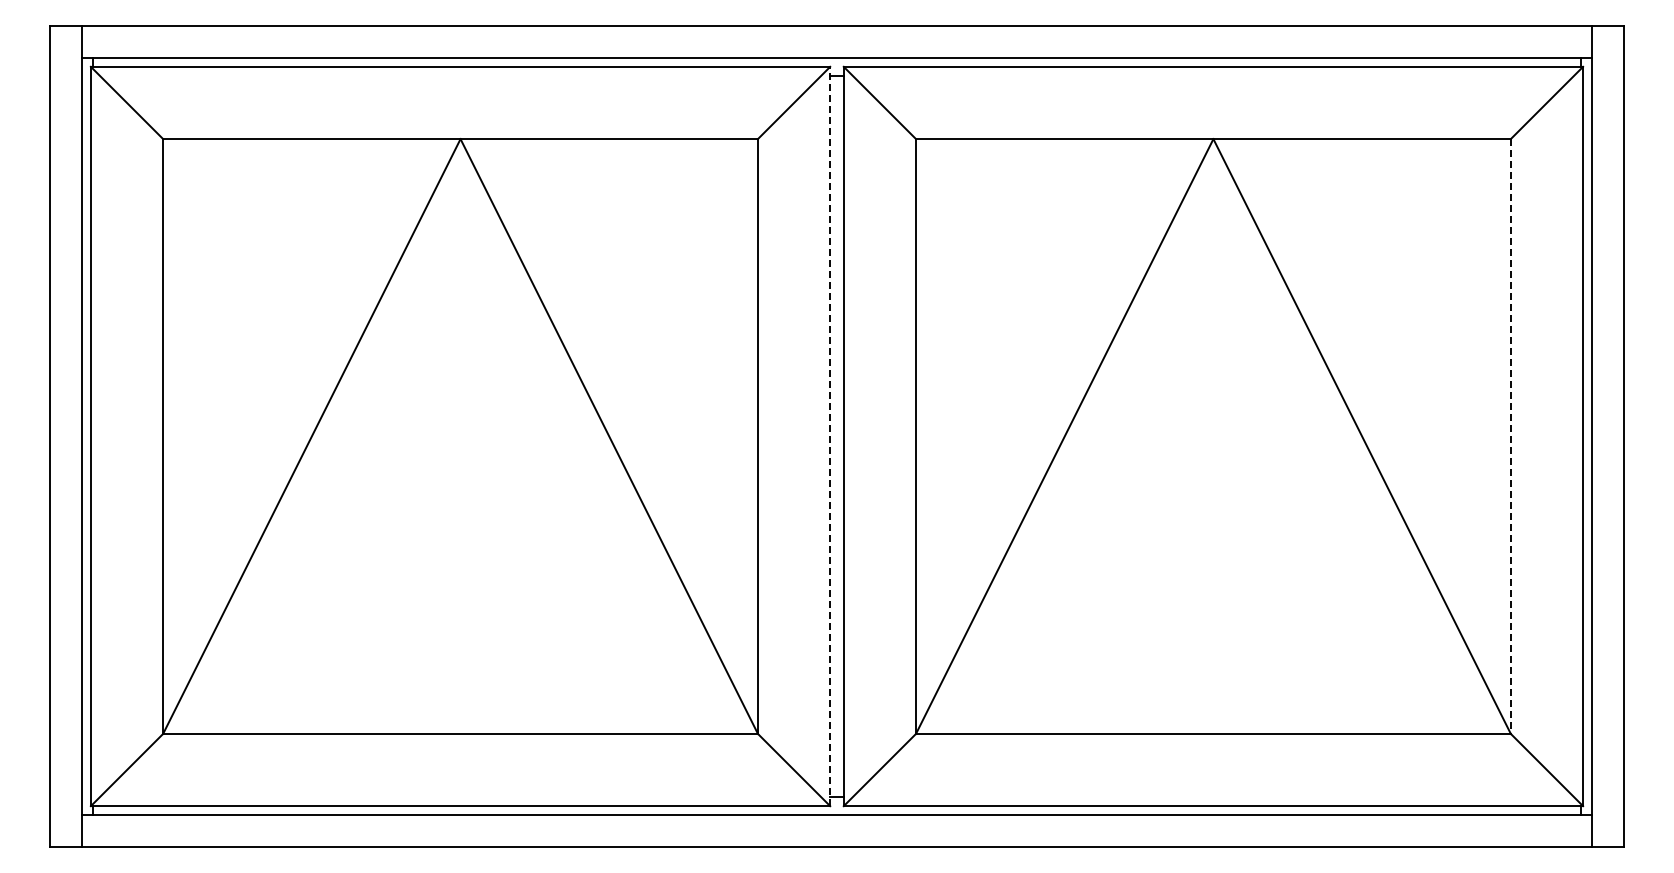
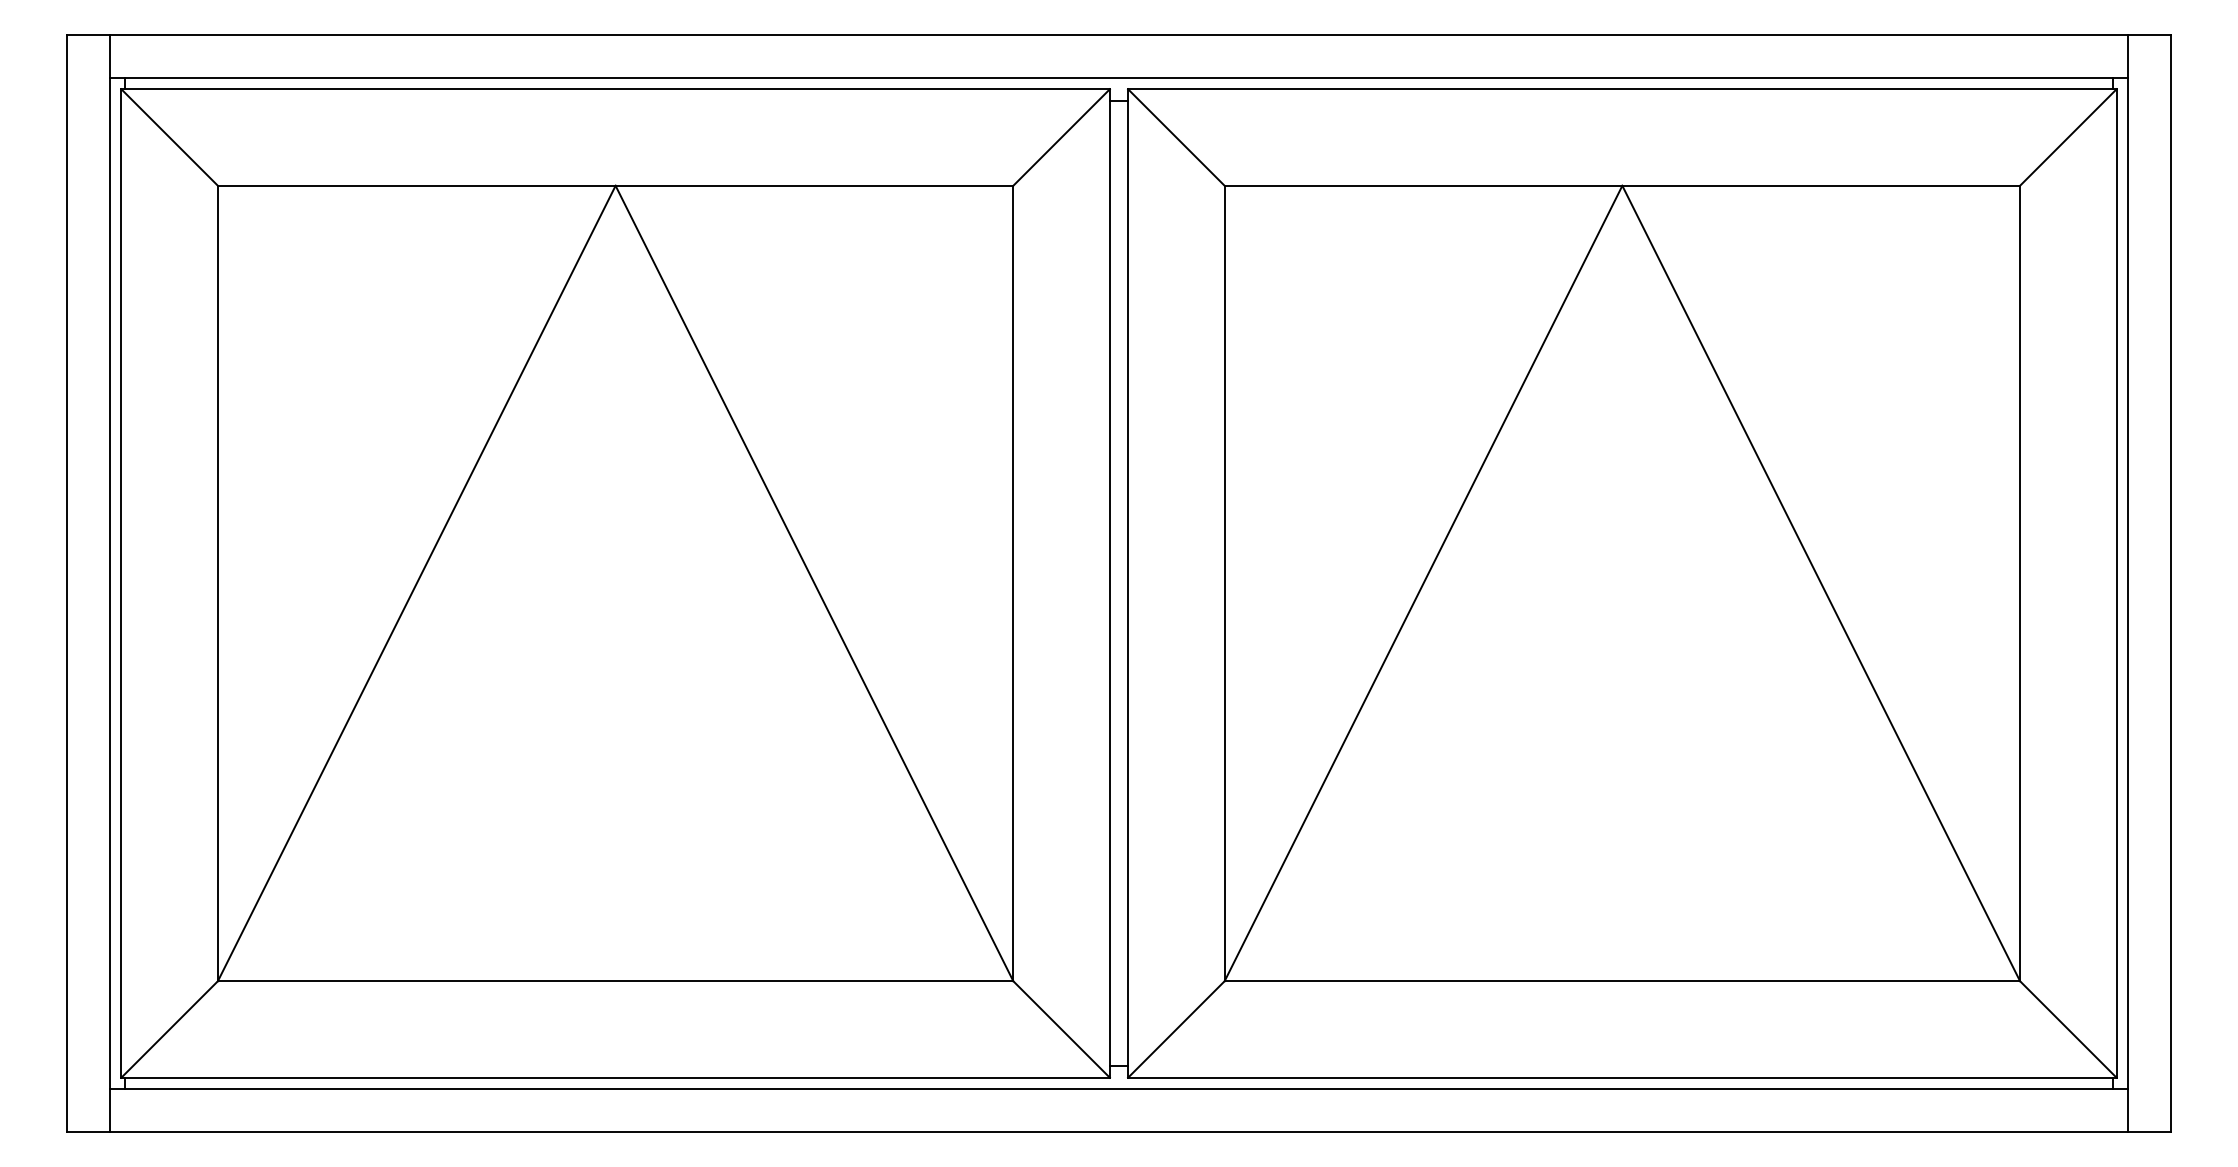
line: (830, 436) -> (1110, 583), dashed -> solid
line: (1510, 437) -> (2019, 584), dashed -> solid

